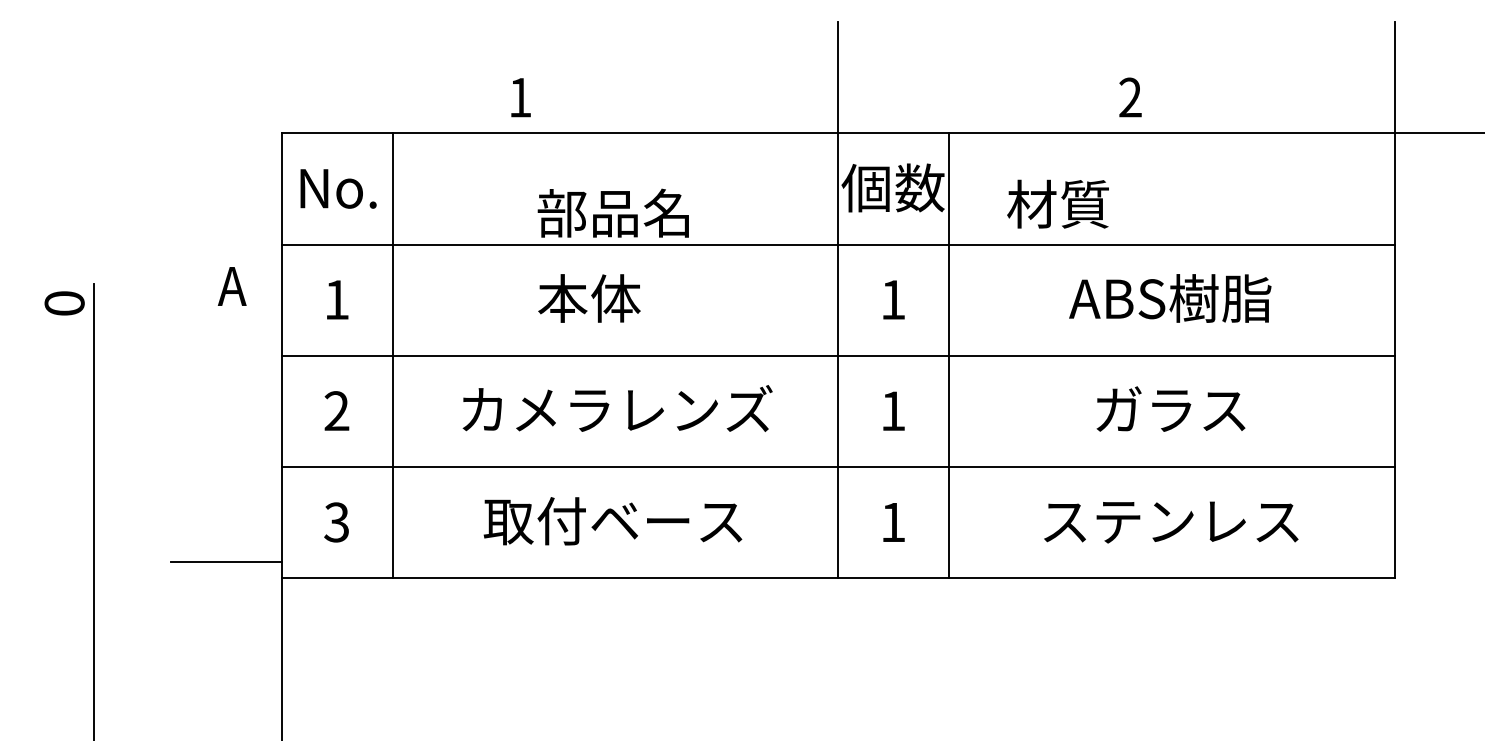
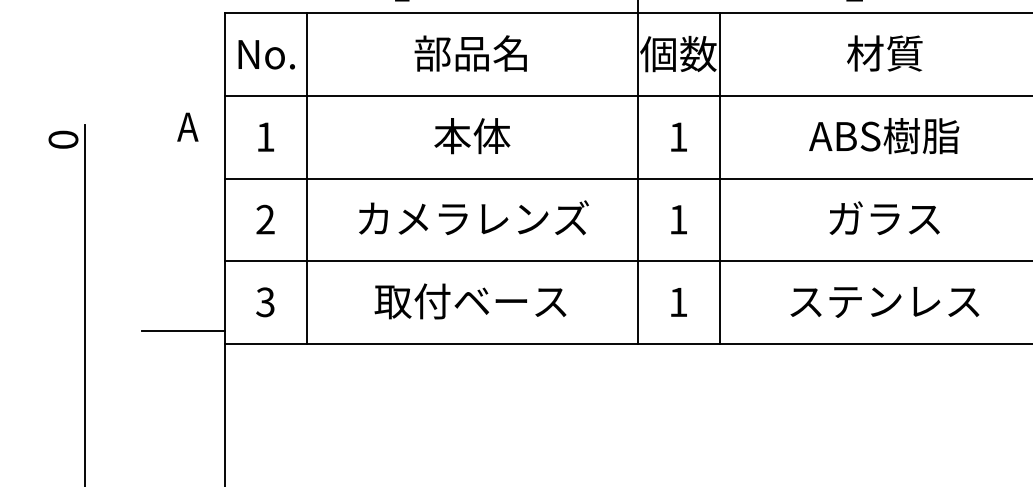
text: (1057, 203) -> (884, 52), moved
text: (612, 212) -> (470, 52), moved
text: (589, 298) -> (472, 136), moved

